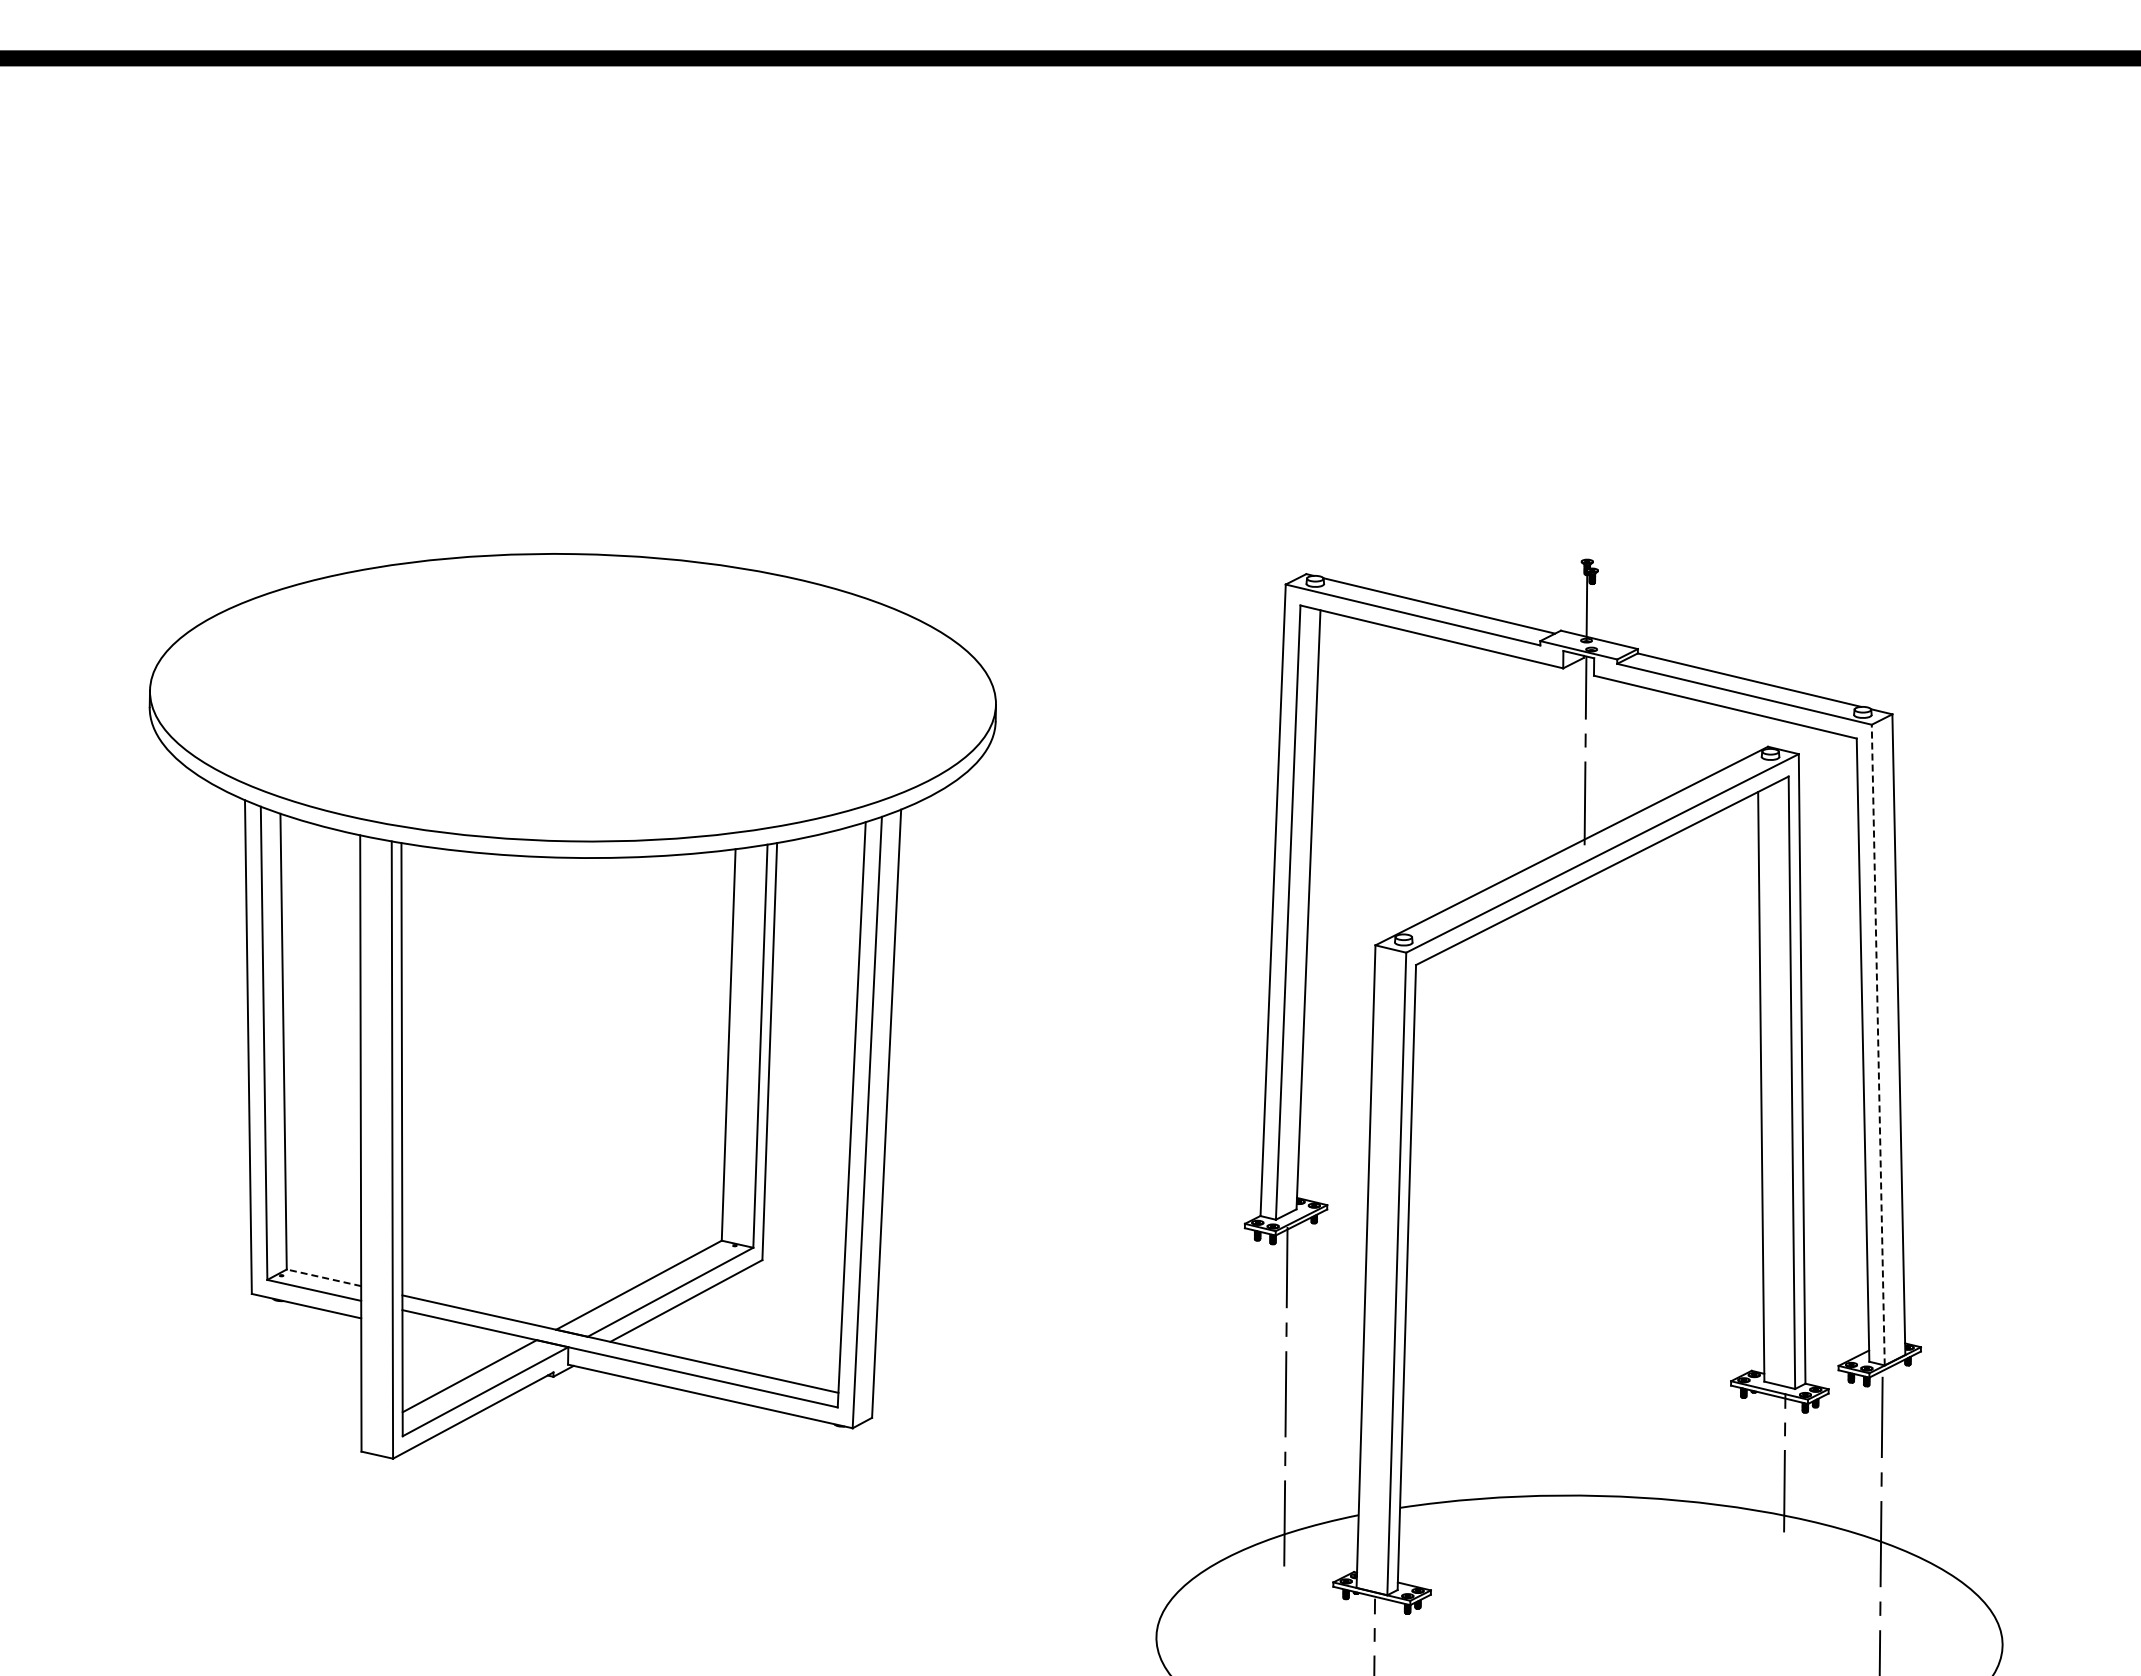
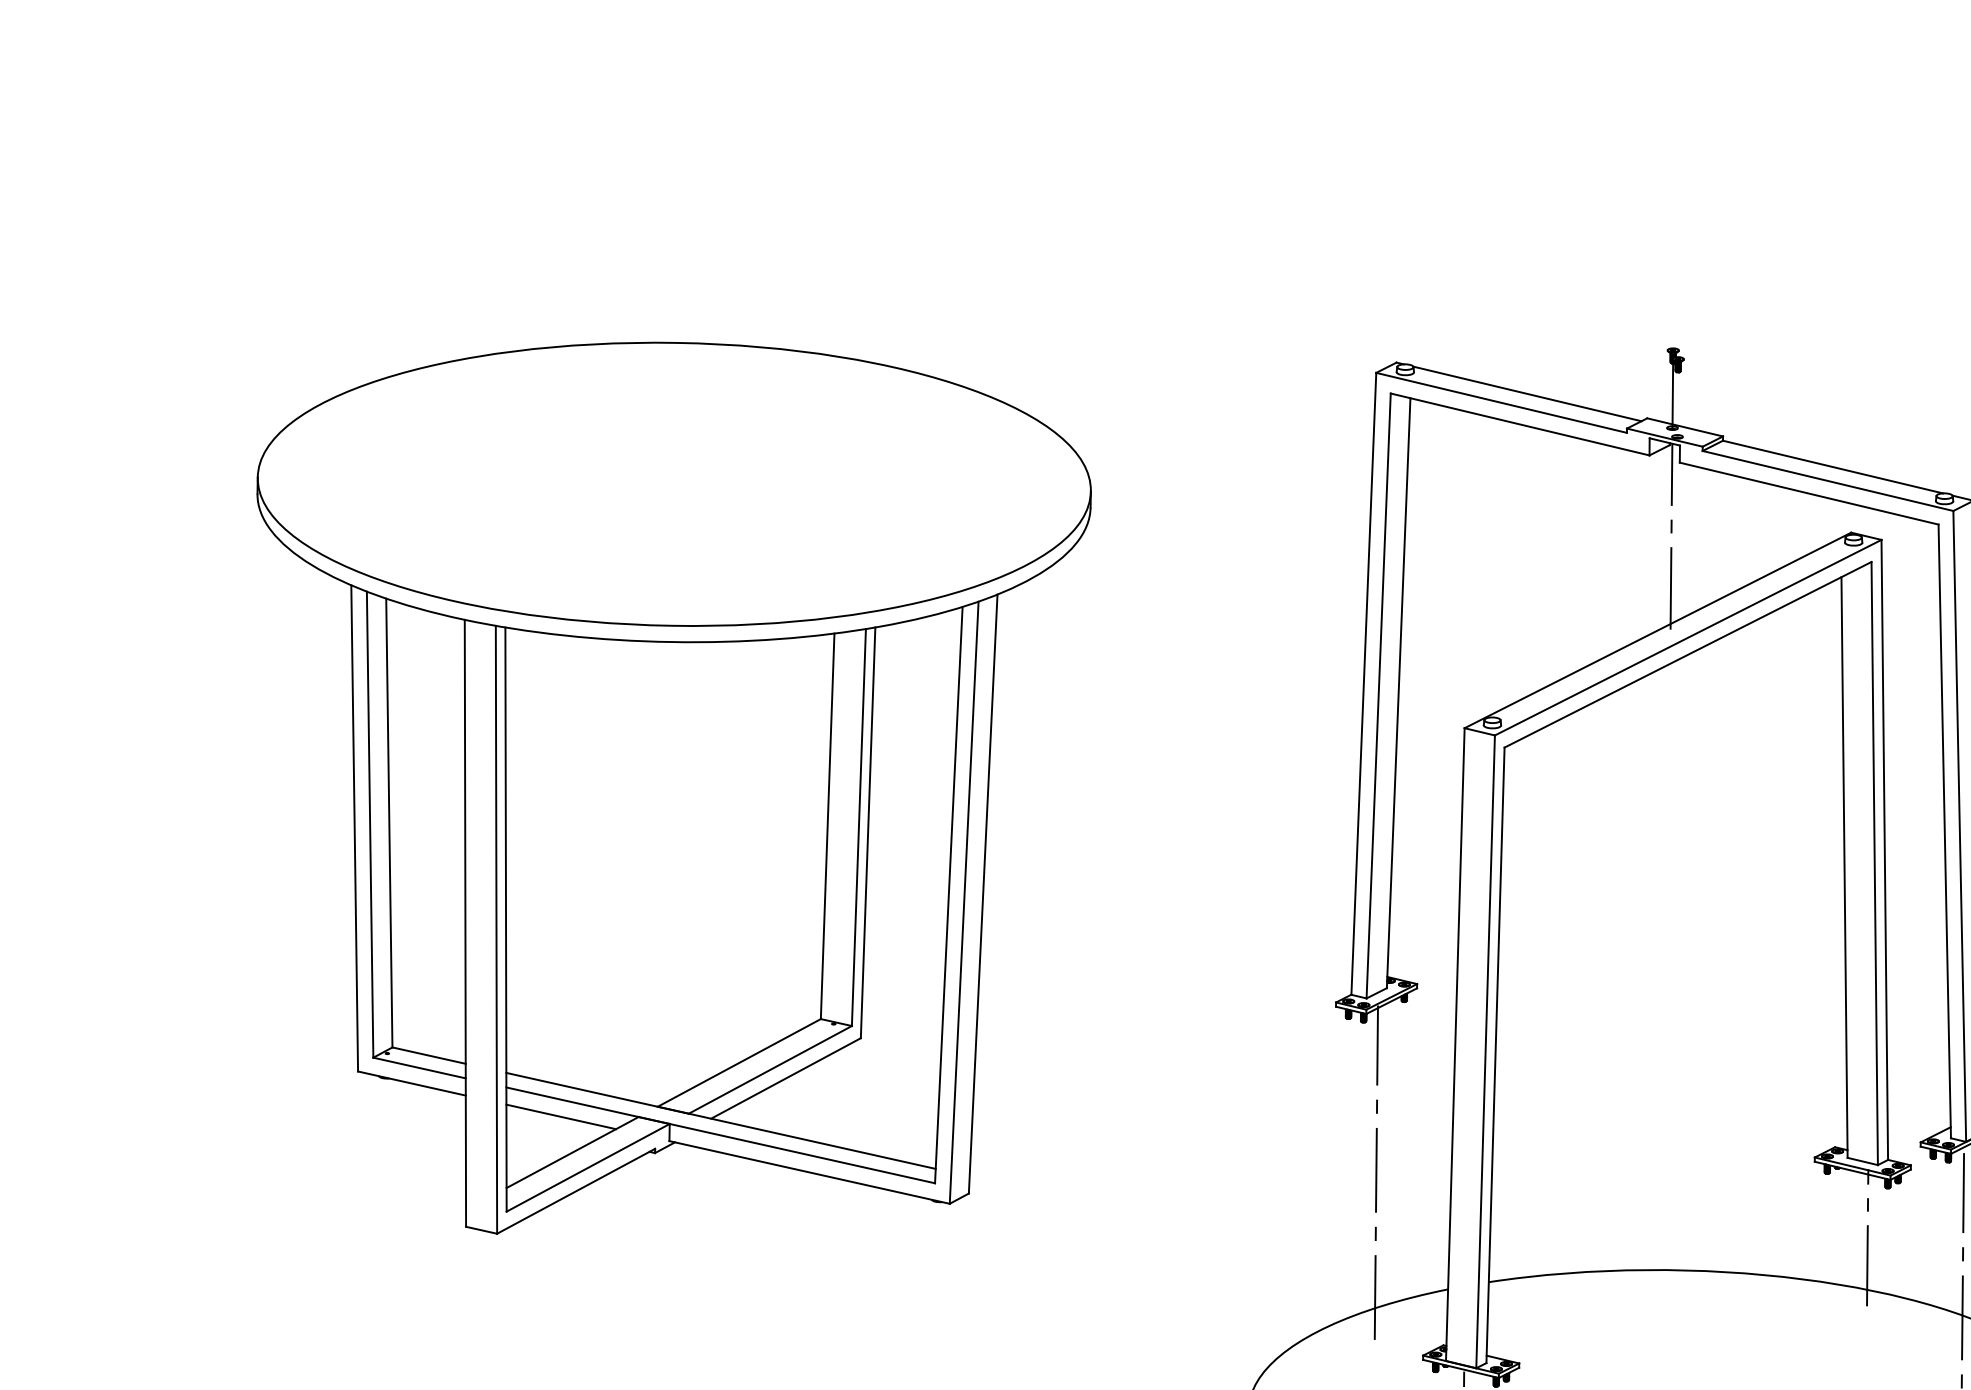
line: (1878, 1044) -> (1959, 825), dashed -> solid
line: (323, 1277) -> (428, 1055), dashed -> solid
line: (457, 1339) -> (560, 1116), added

